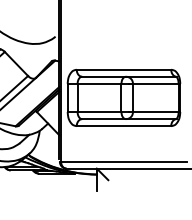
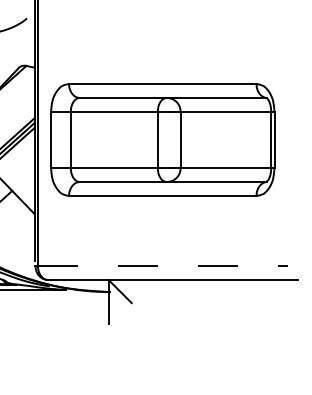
line: (123, 161) -> (161, 266), solid -> dashed

